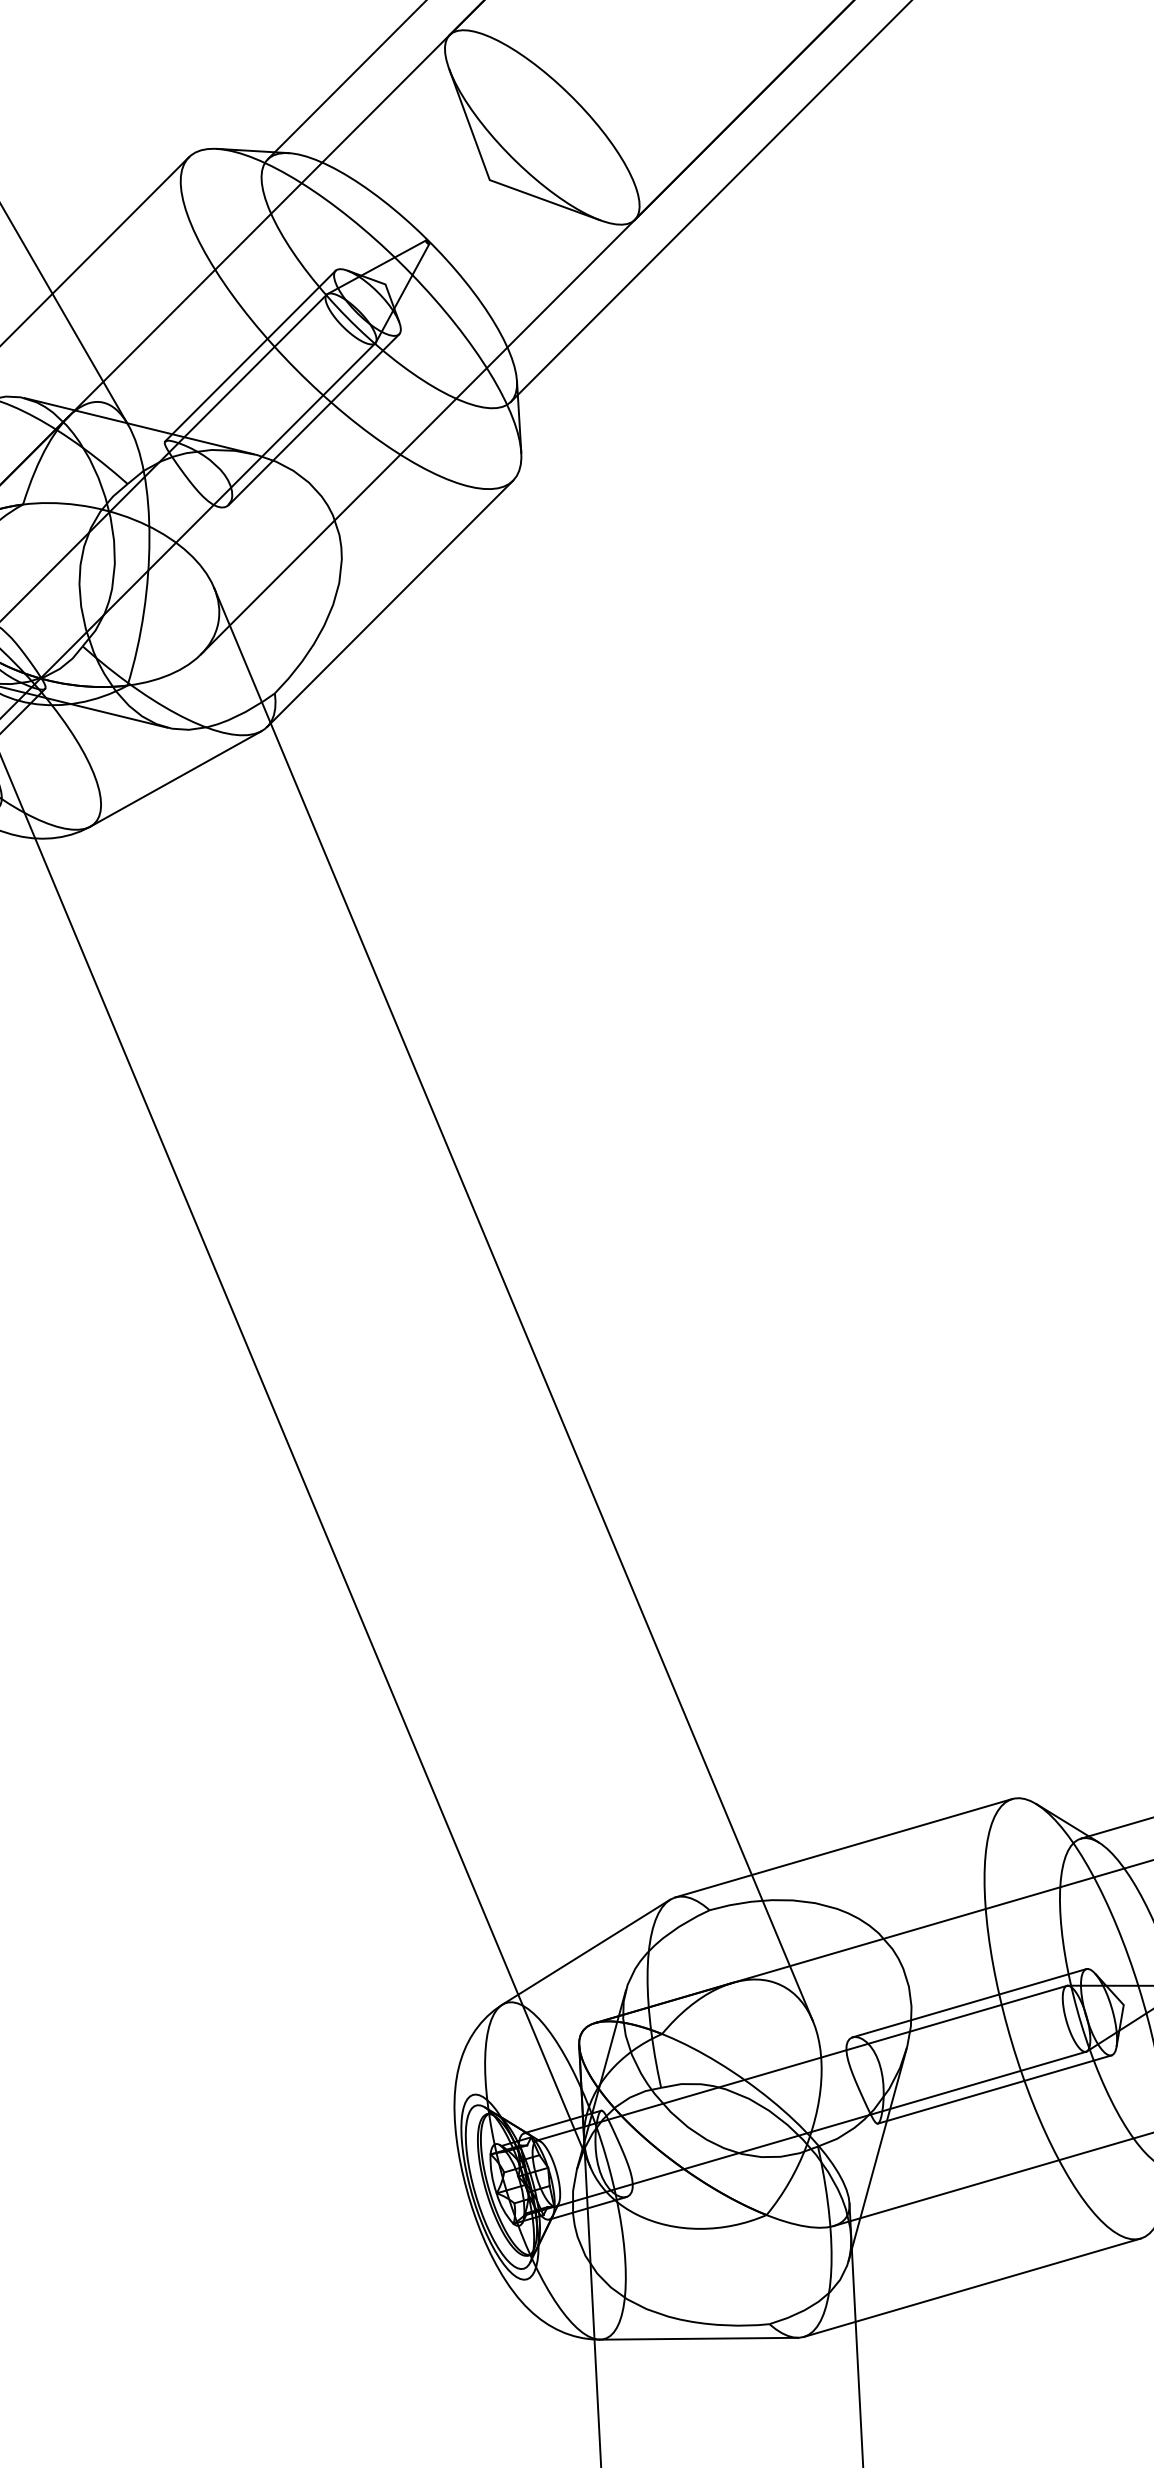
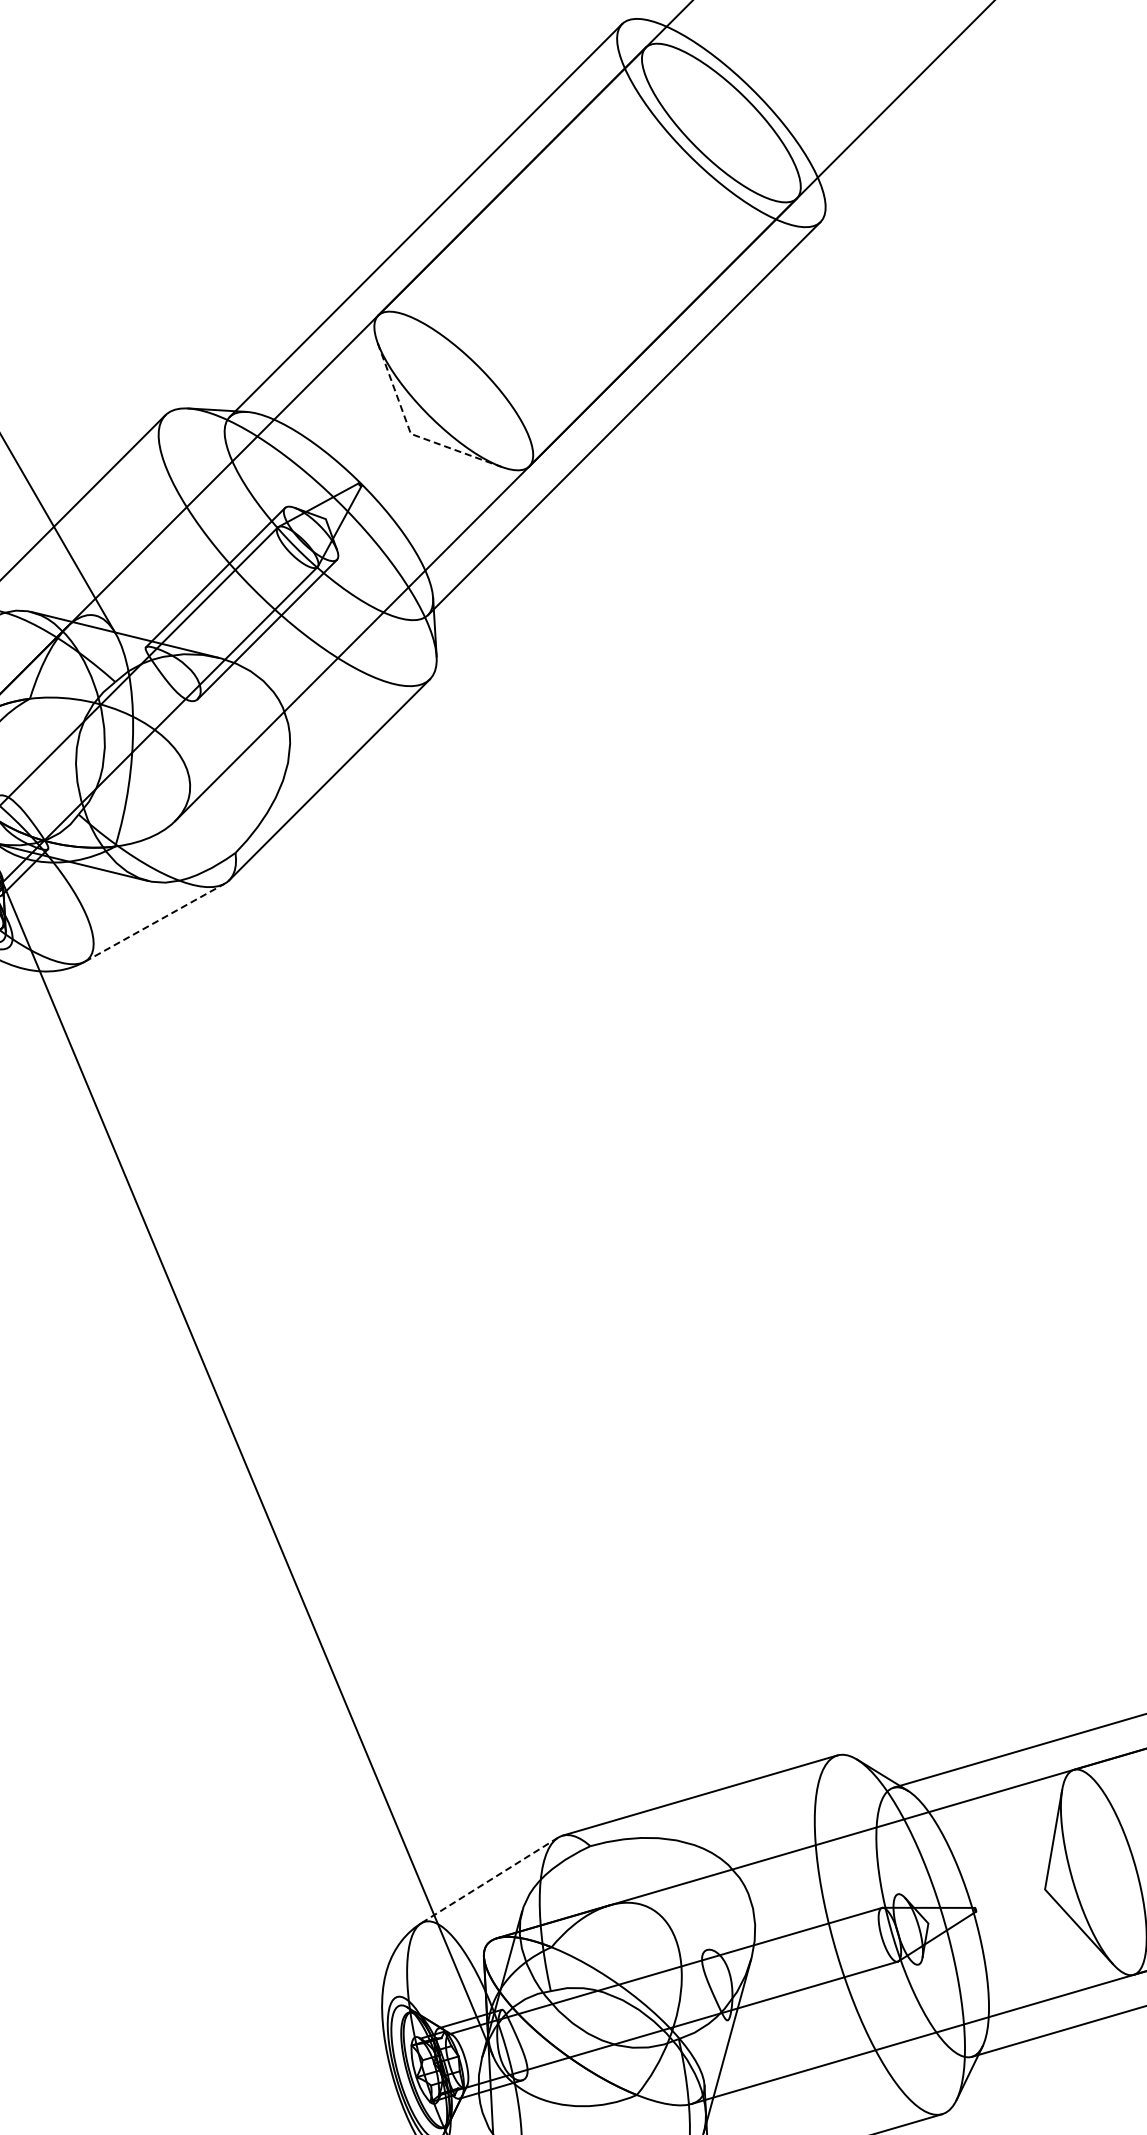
line: (489, 179) -> (410, 433), solid -> dashed
line: (175, 778) -> (154, 922), solid -> dashed
line: (512, 1304) -> (429, 1351), removed
line: (586, 1952) -> (489, 1880), solid -> dashed
line: (969, 2002) -> (802, 1921), removed
line: (993, 2089) -> (822, 1992), removed

